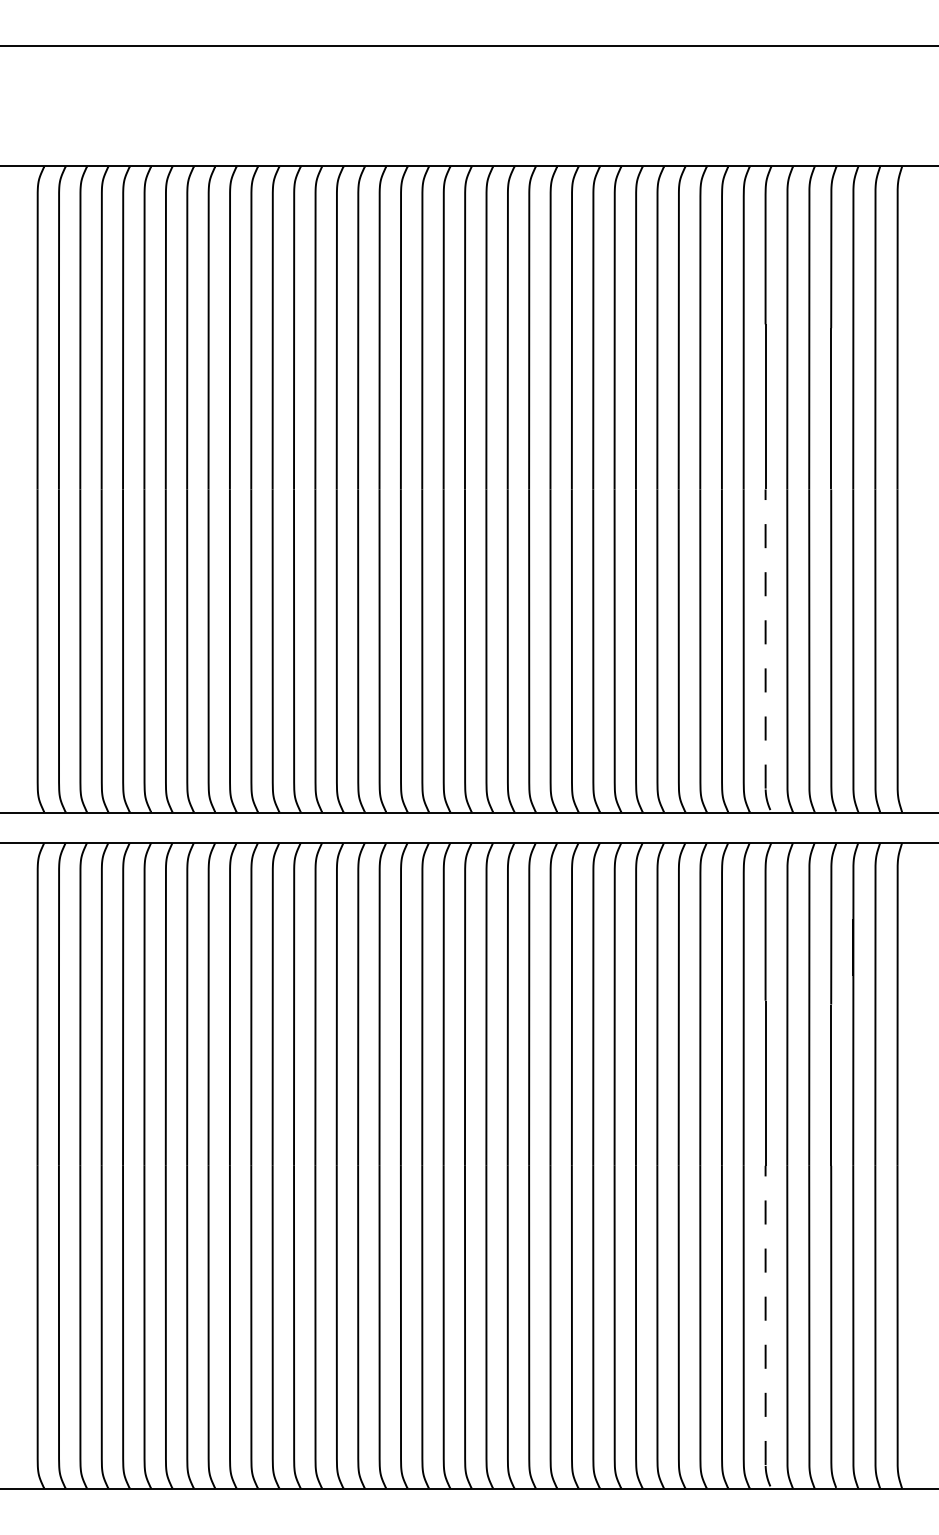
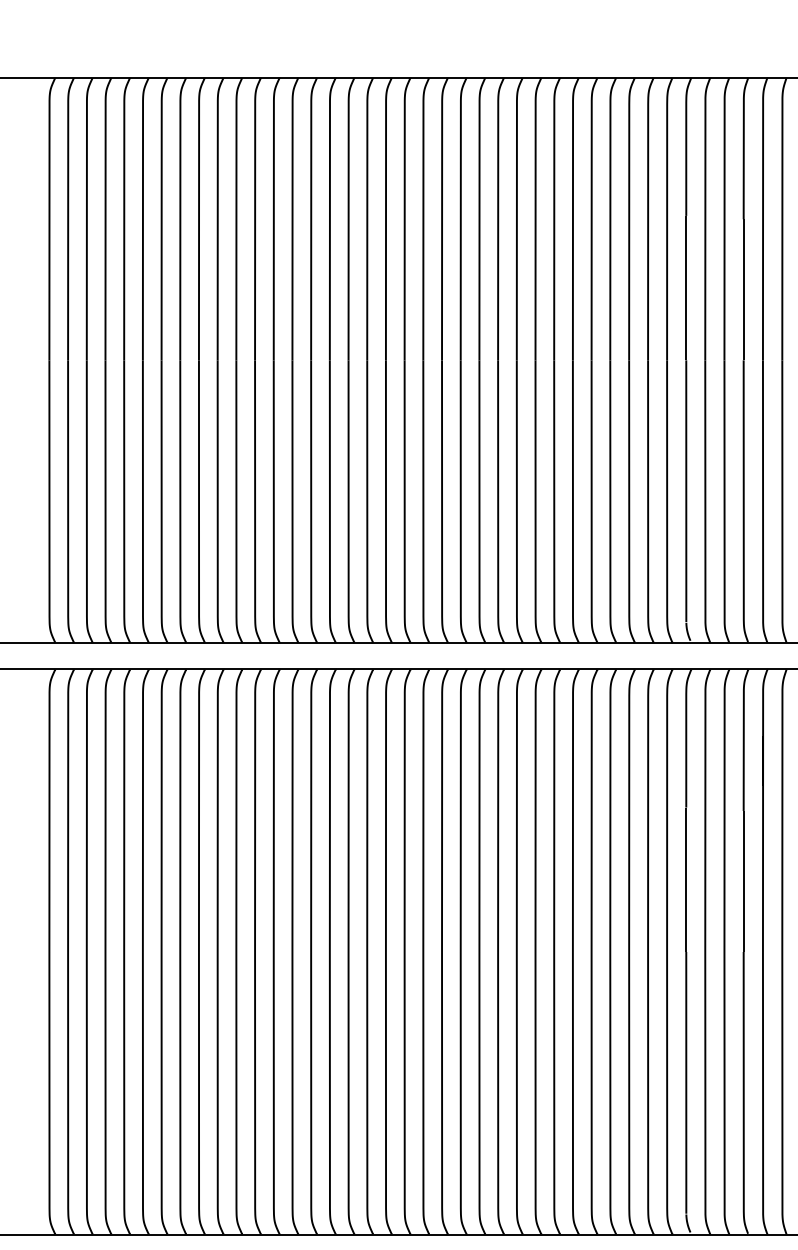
line: (765, 639) -> (686, 491), dashed -> solid
line: (765, 1315) -> (686, 1082), dashed -> solid

